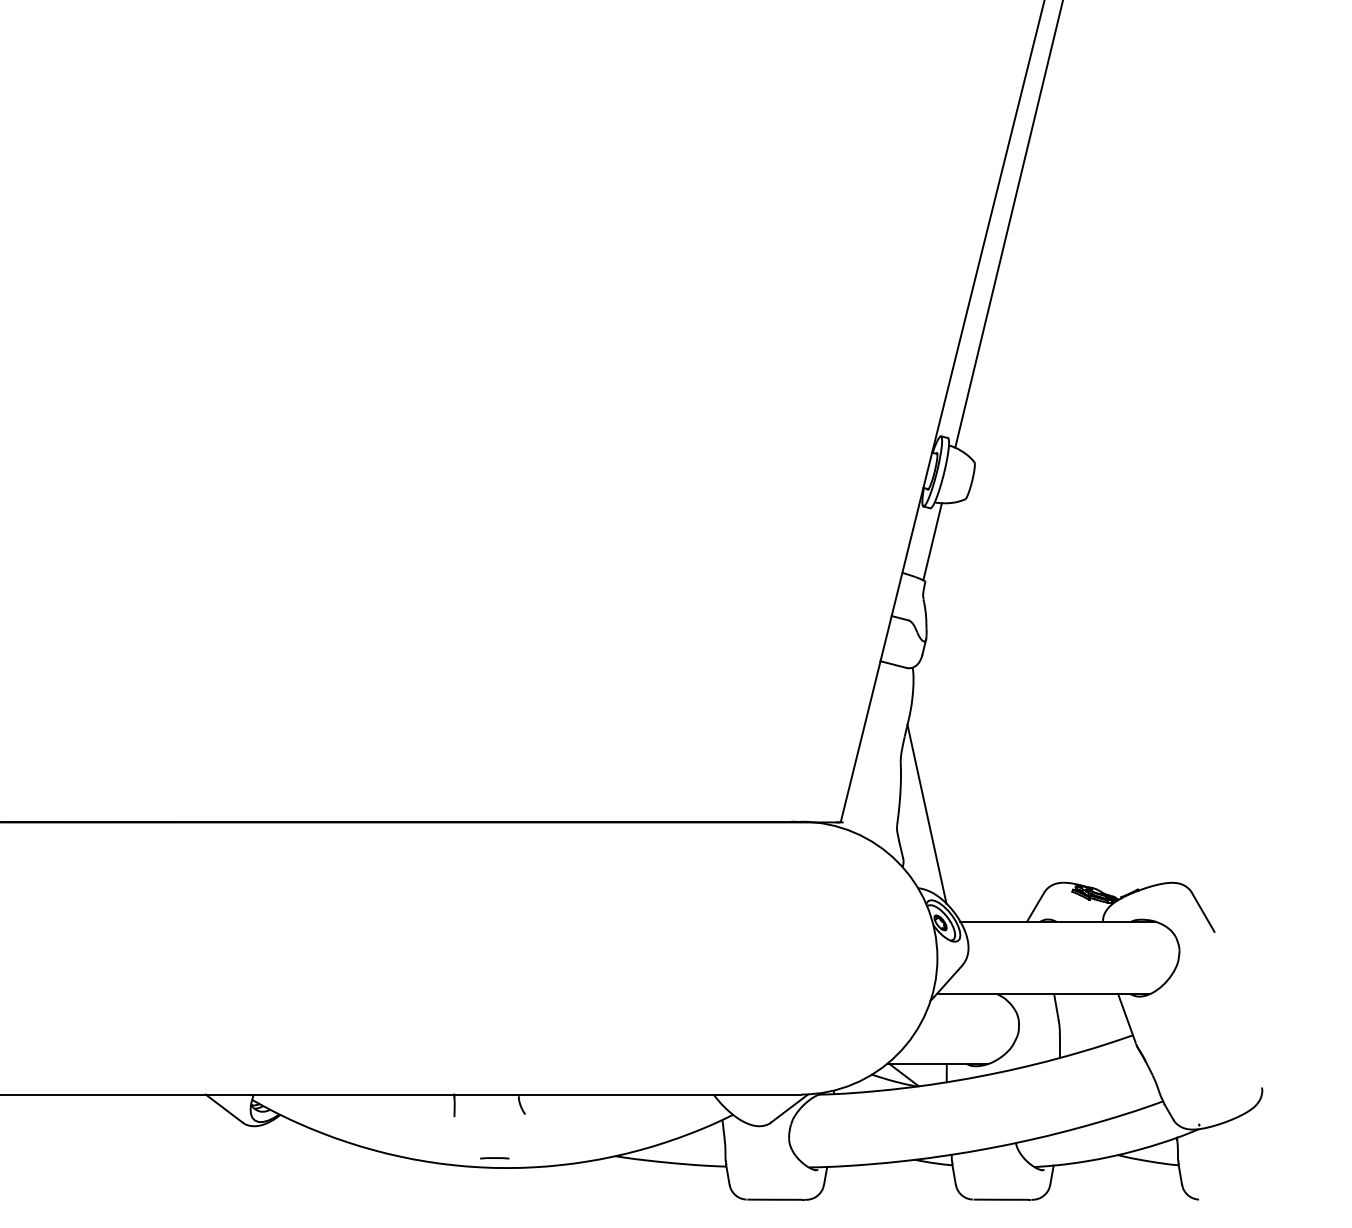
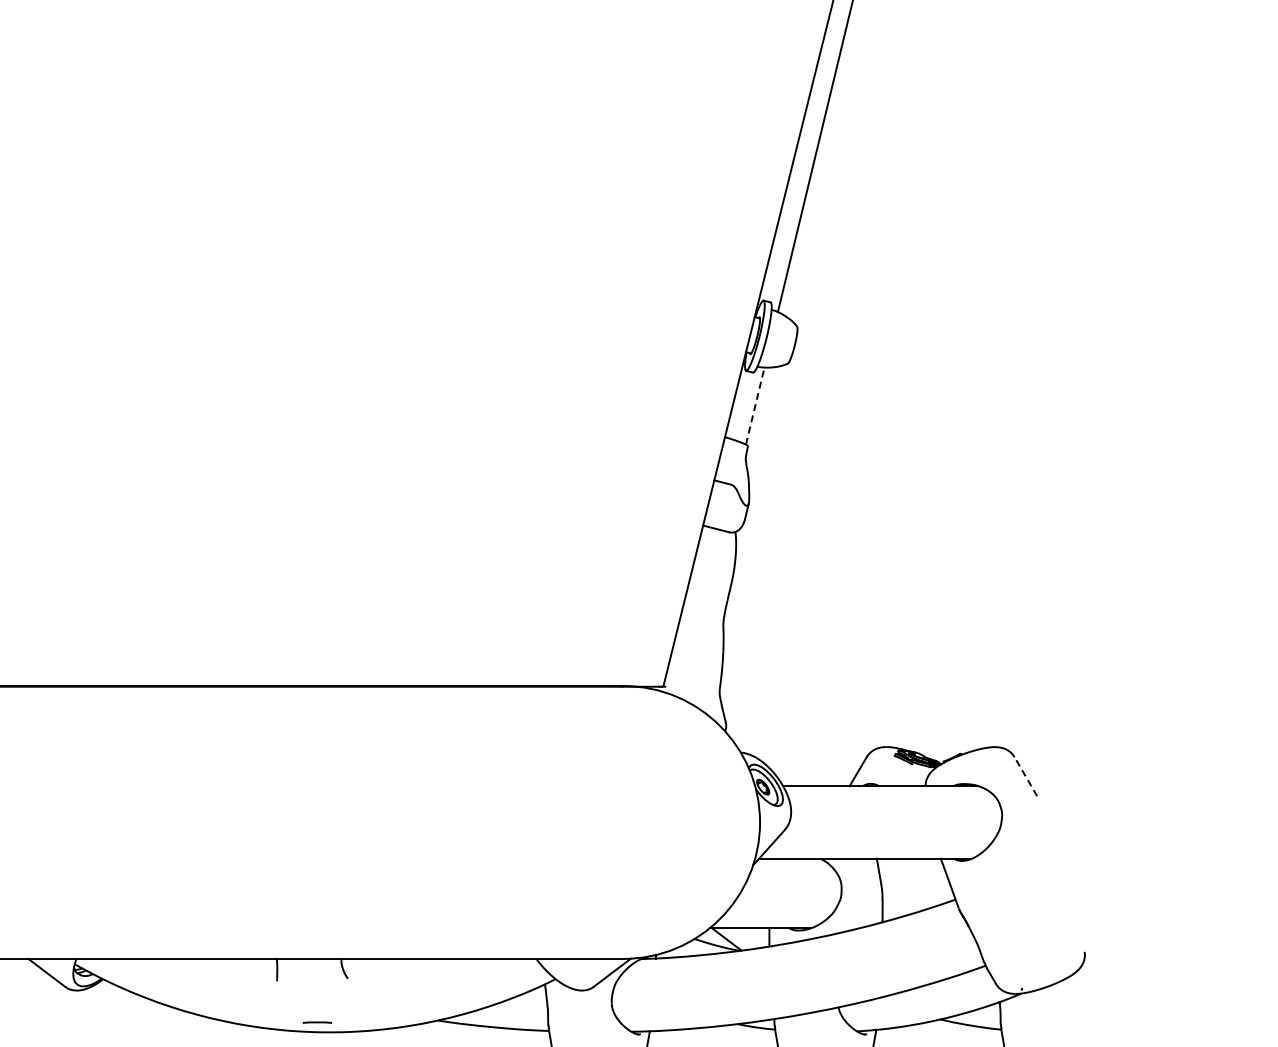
line: (932, 541) -> (755, 405), solid -> dashed
line: (926, 813) -> (749, 677), removed
line: (1203, 912) -> (1026, 776), solid -> dashed

